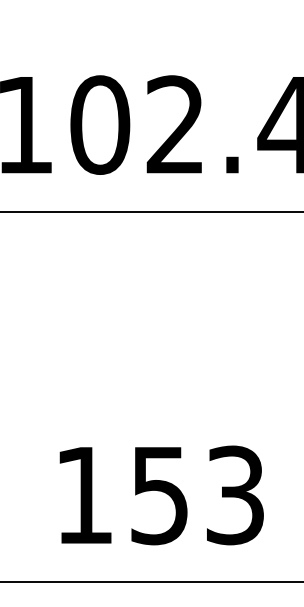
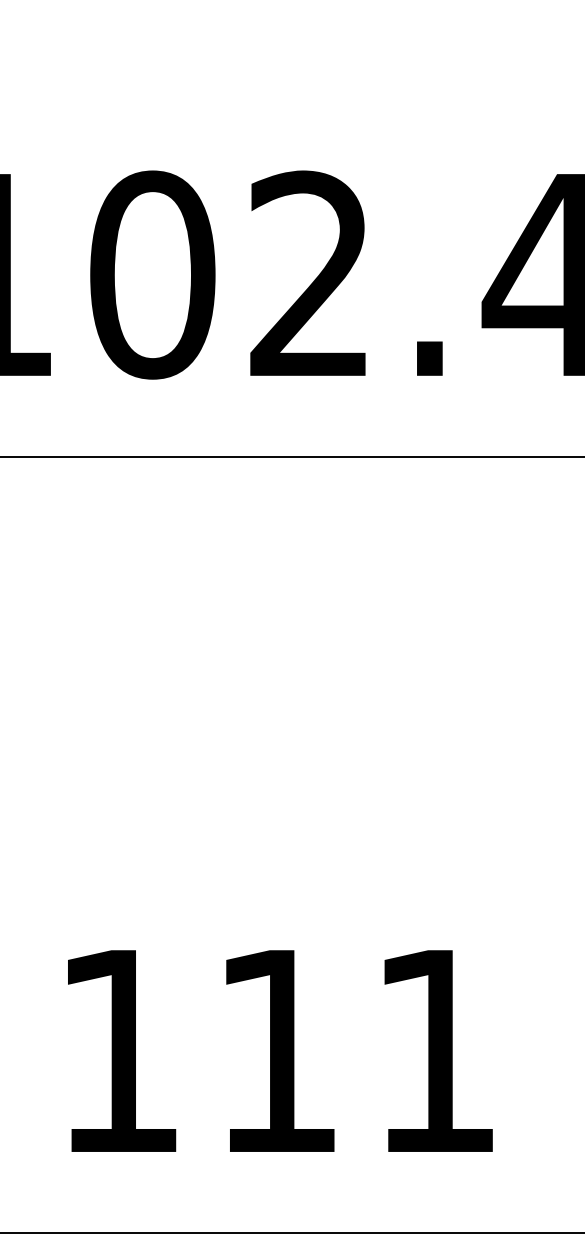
text: (197, 495) -> (356, 1051), 153 -> 111

